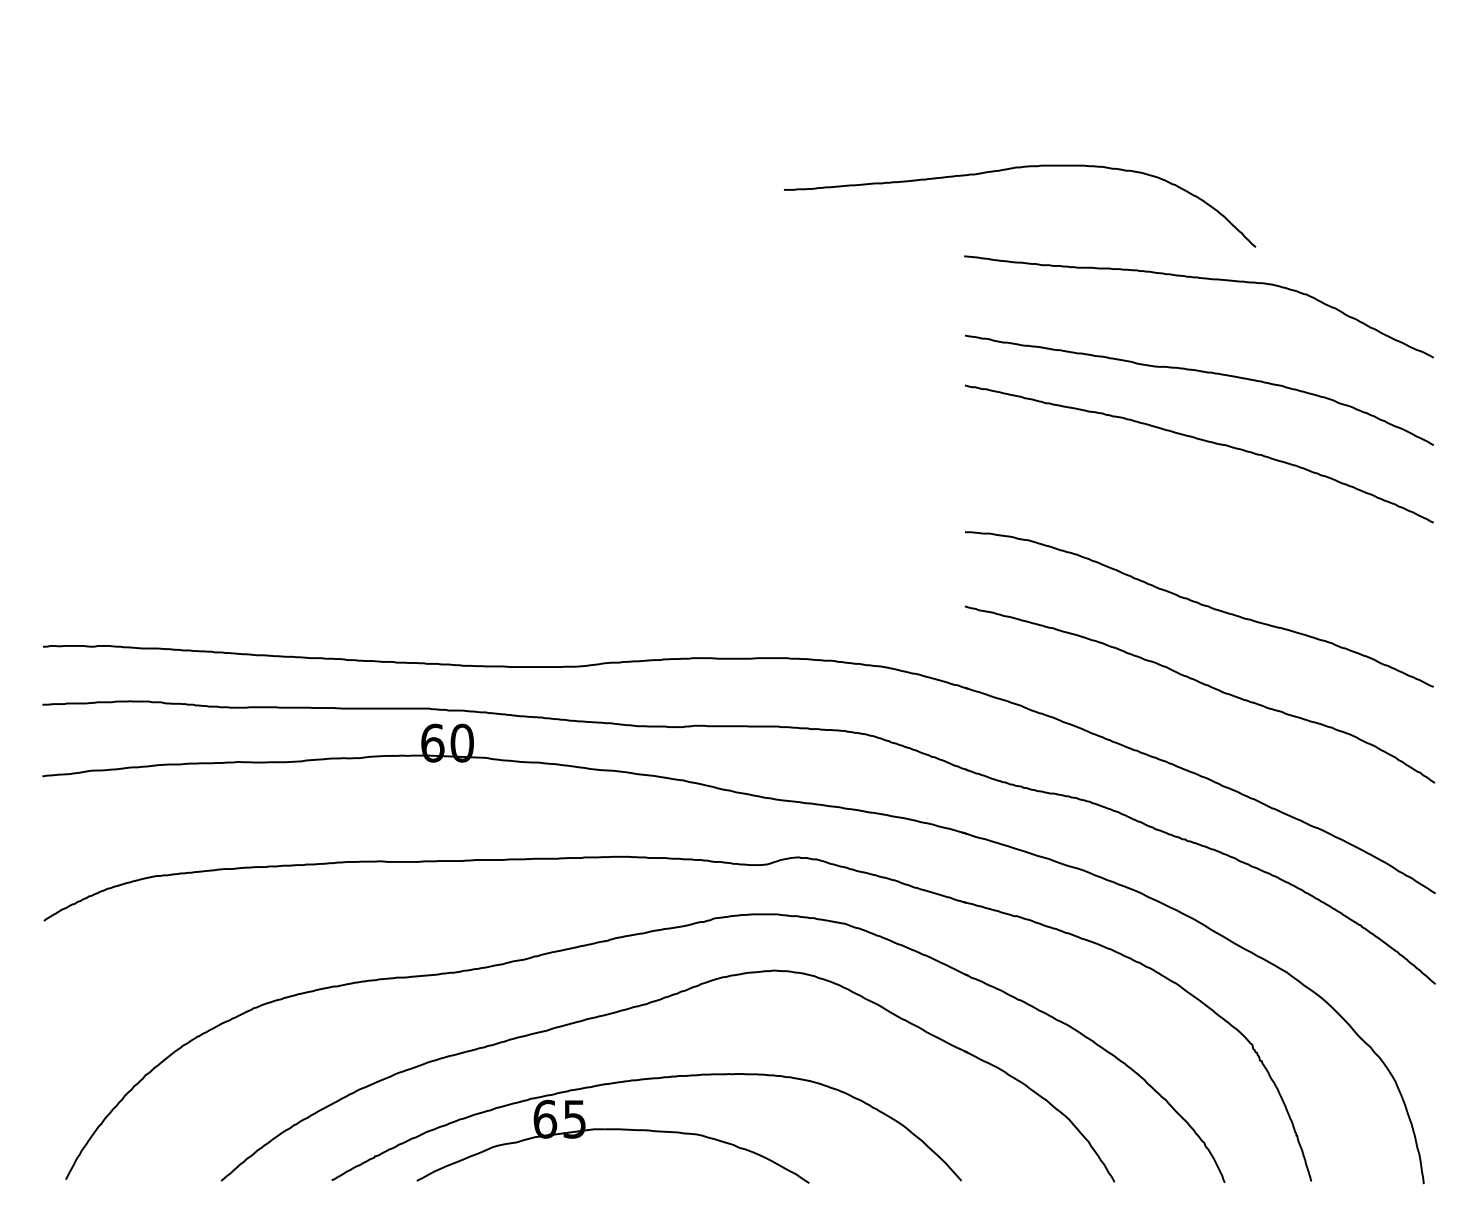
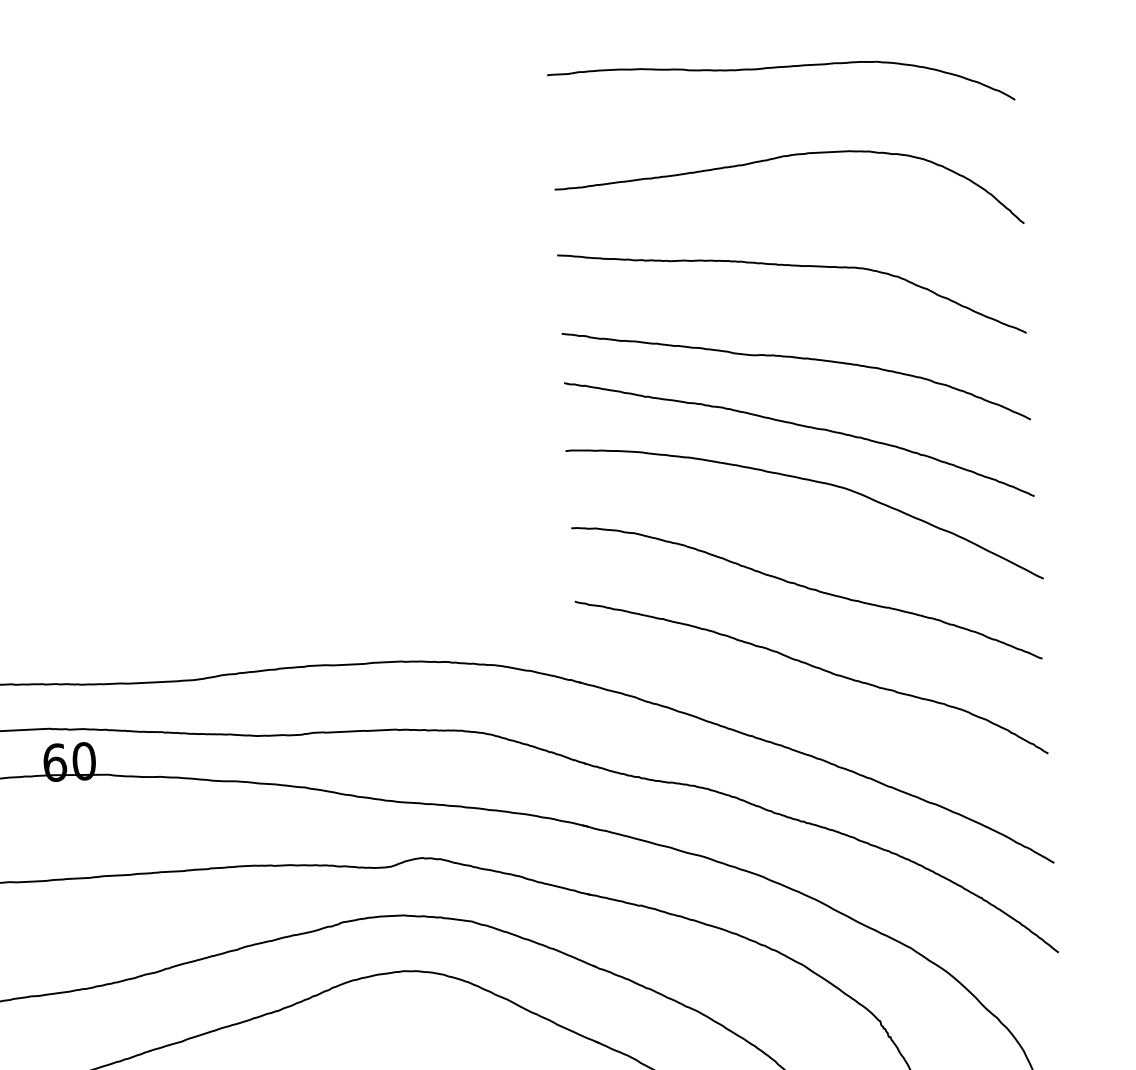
curve: (1198, 78) -> (780, 68), added
curve: (1012, 169) -> (779, 158), moved
curve: (1211, 497) -> (813, 482), added

